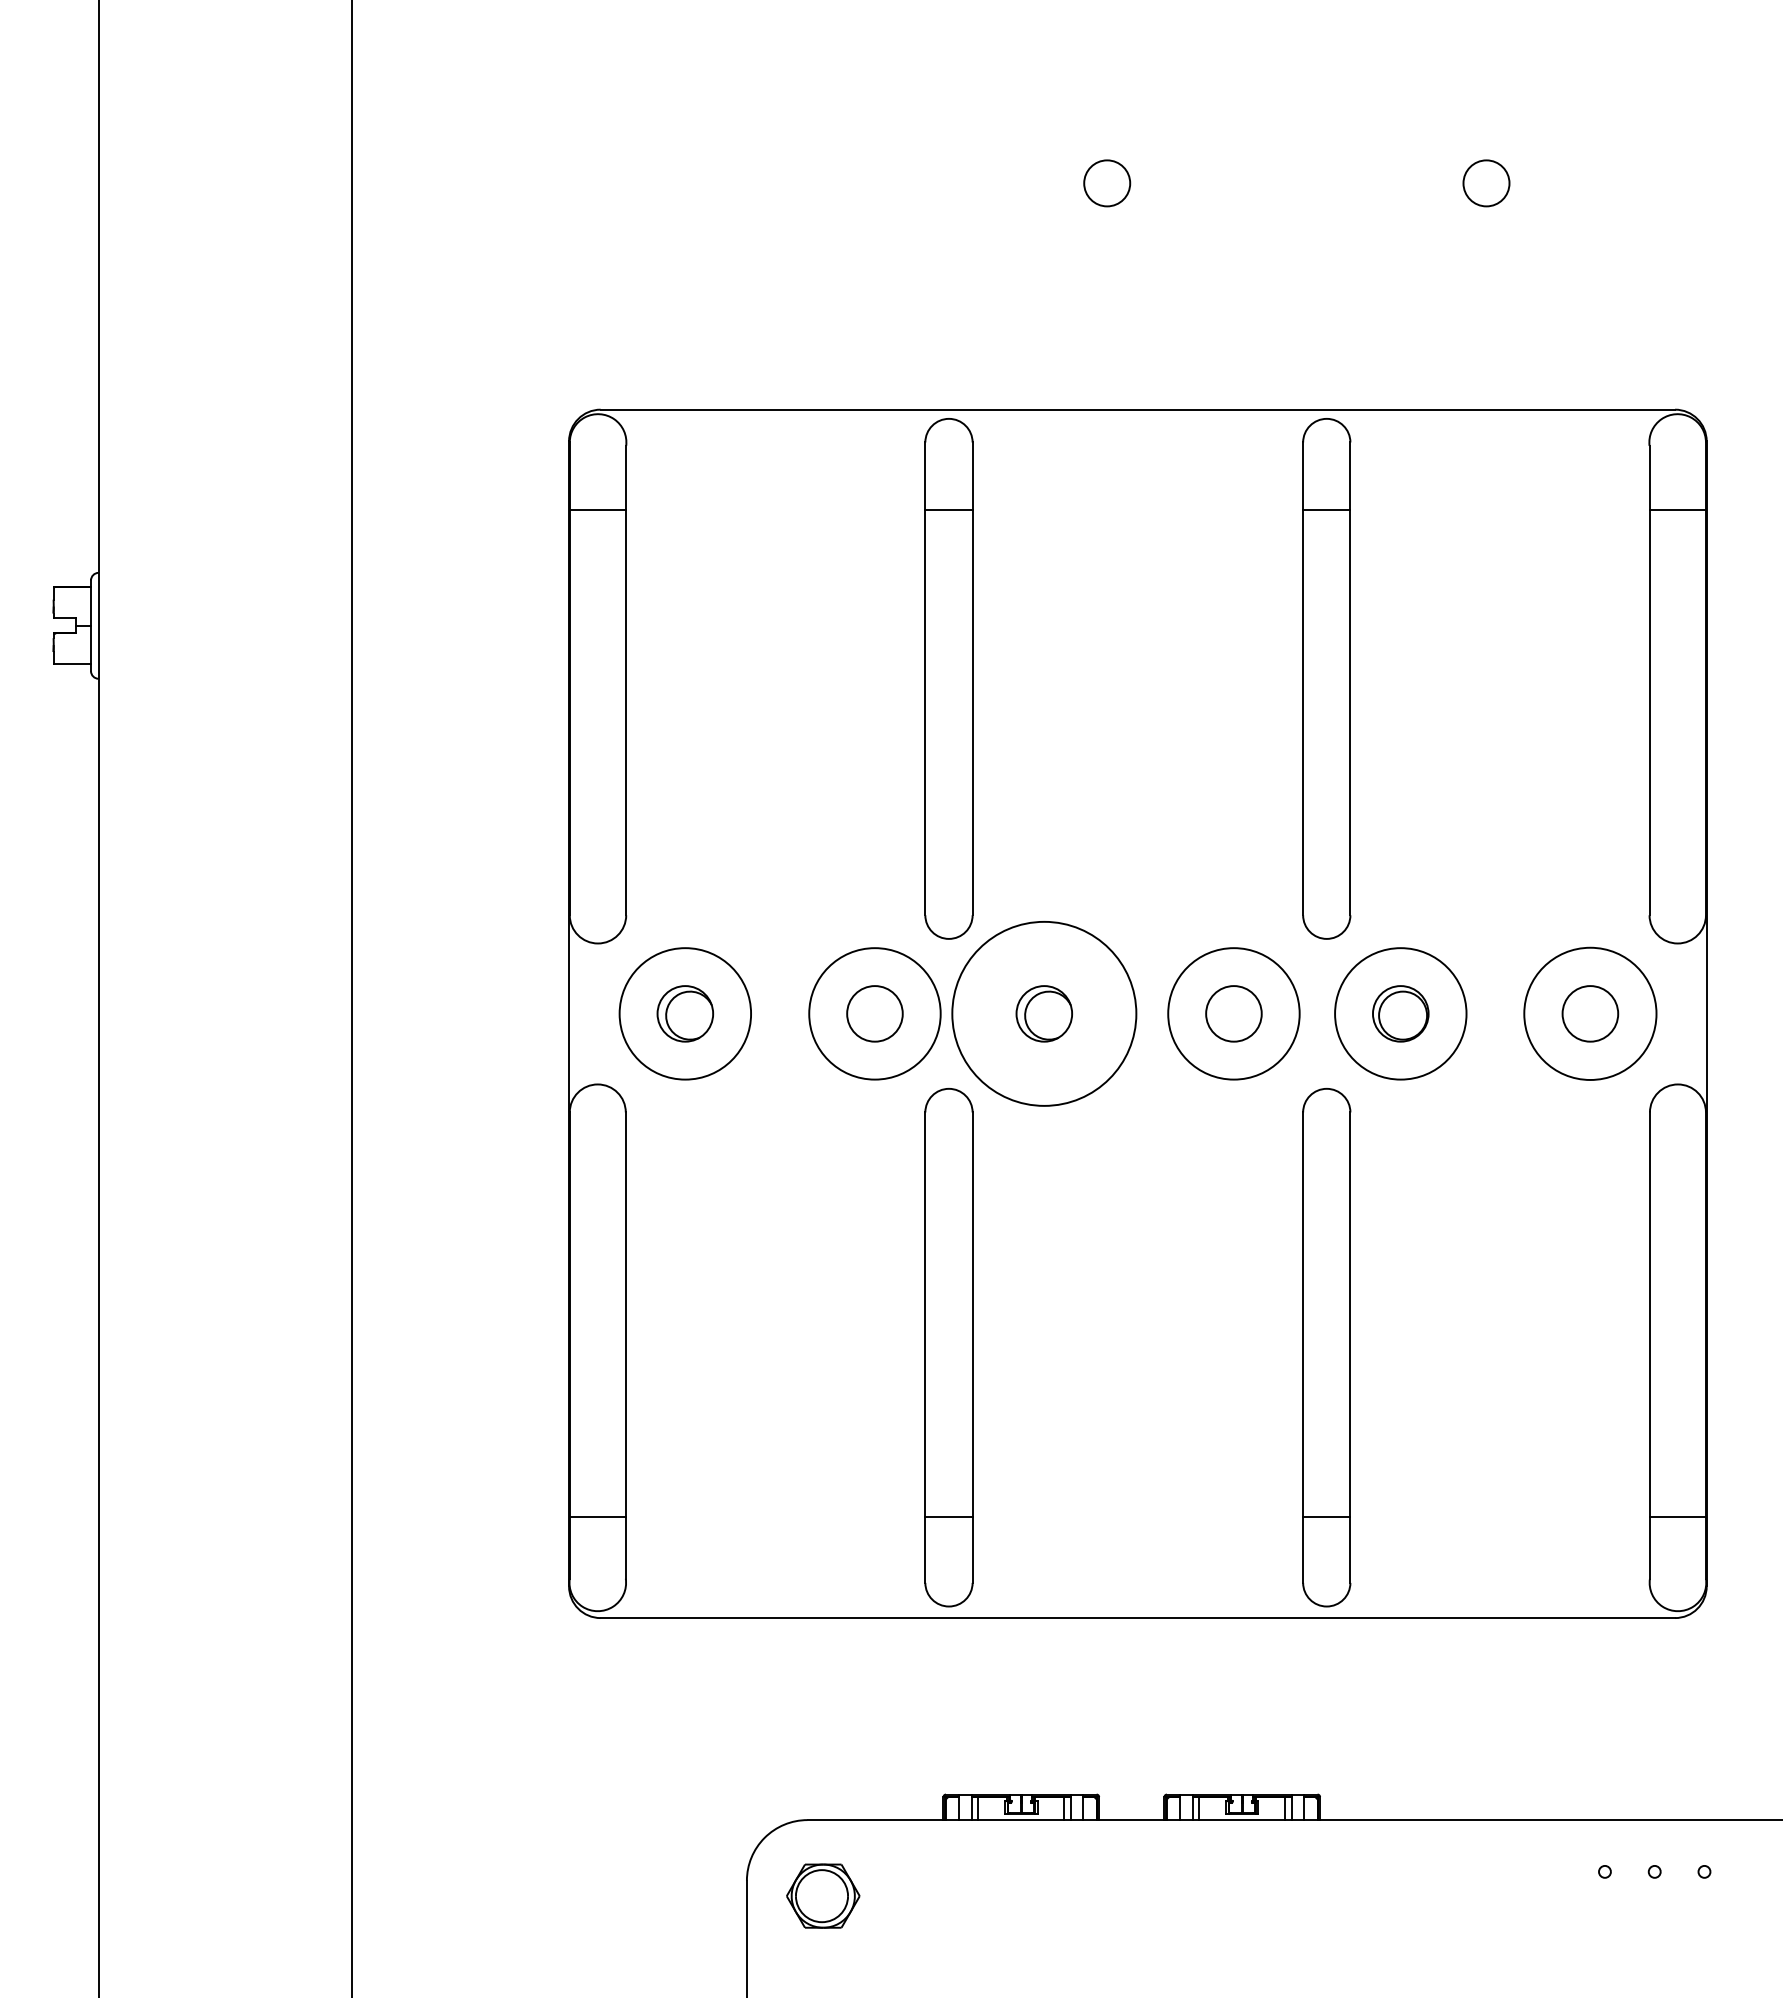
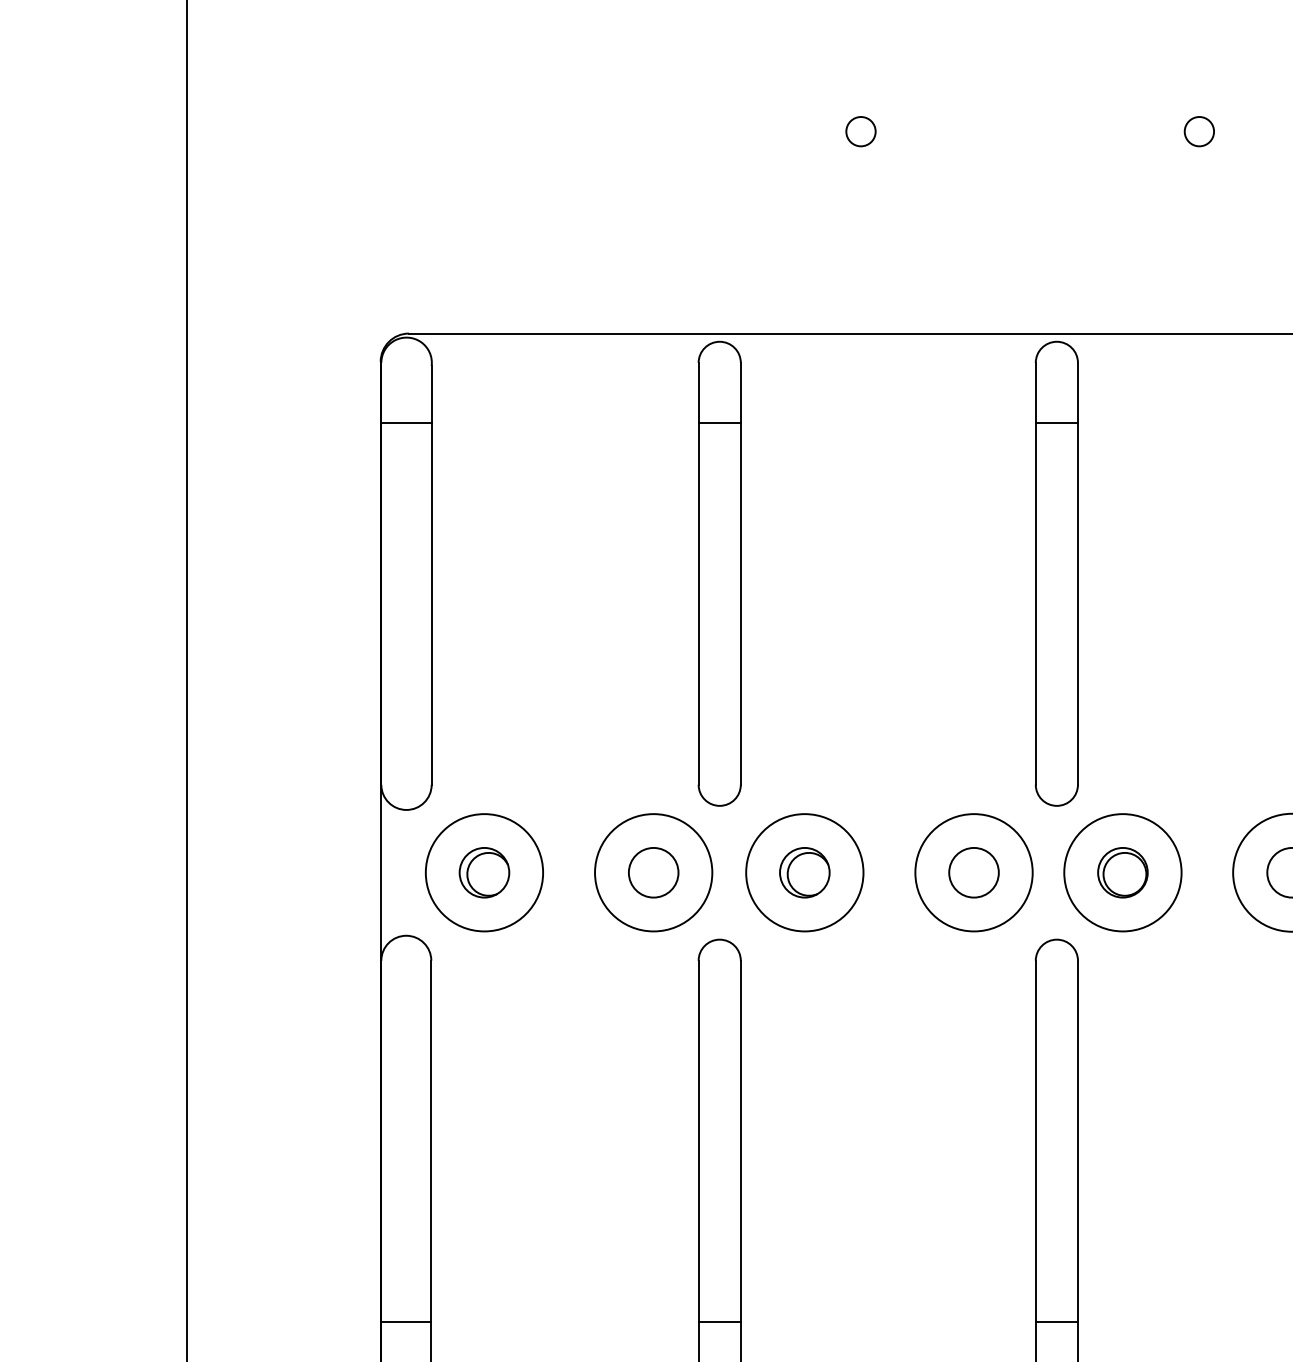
circle: (1107, 183) -> (861, 131), size x0.71
circle: (1486, 183) -> (1199, 131), size x0.71
circle: (1044, 1013) -> (804, 872), size x0.71

